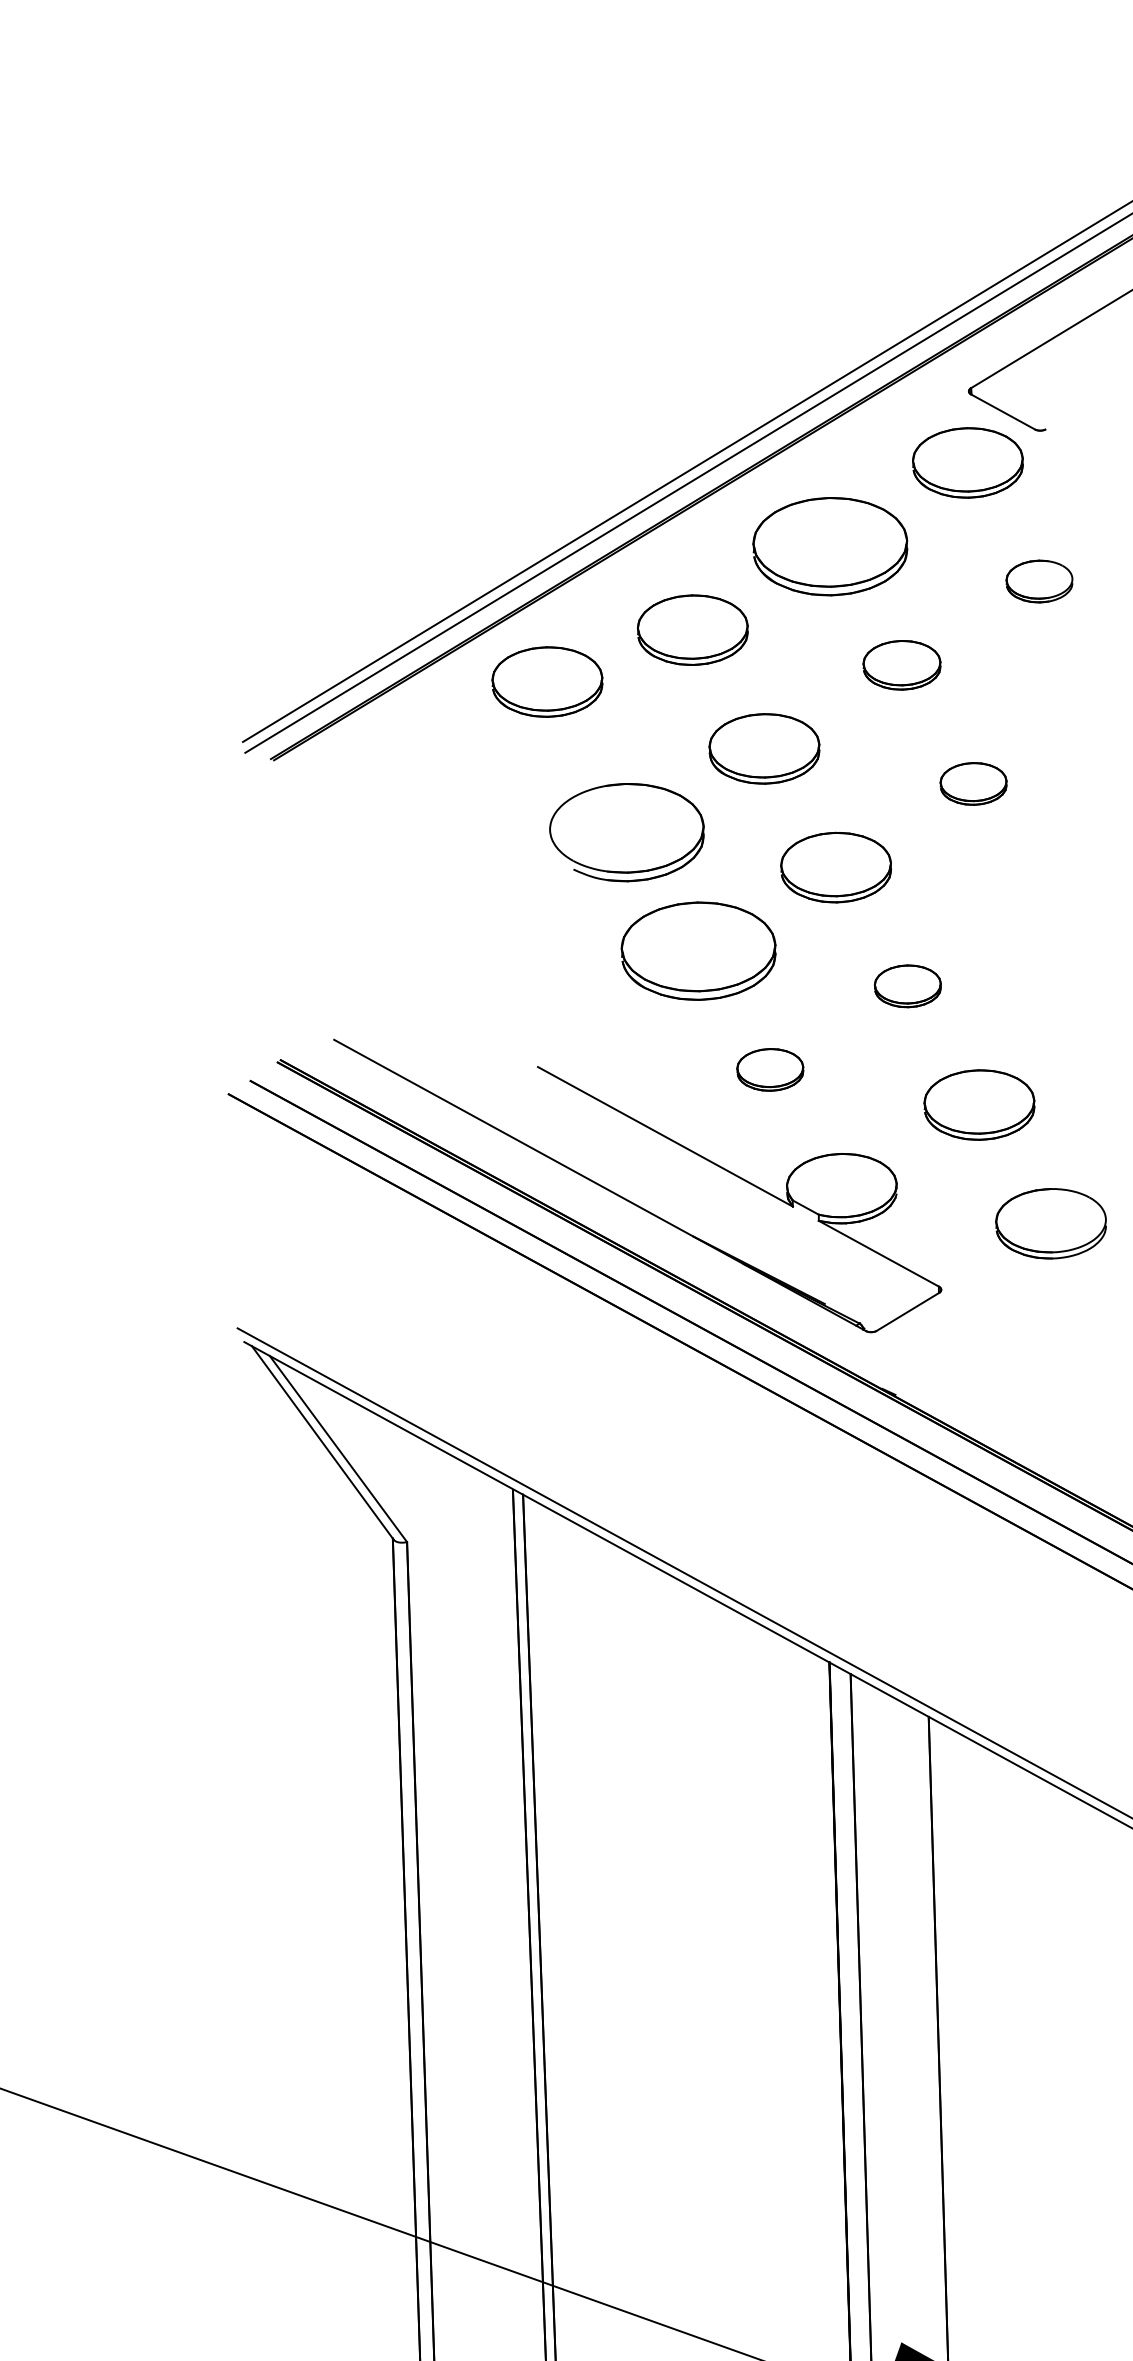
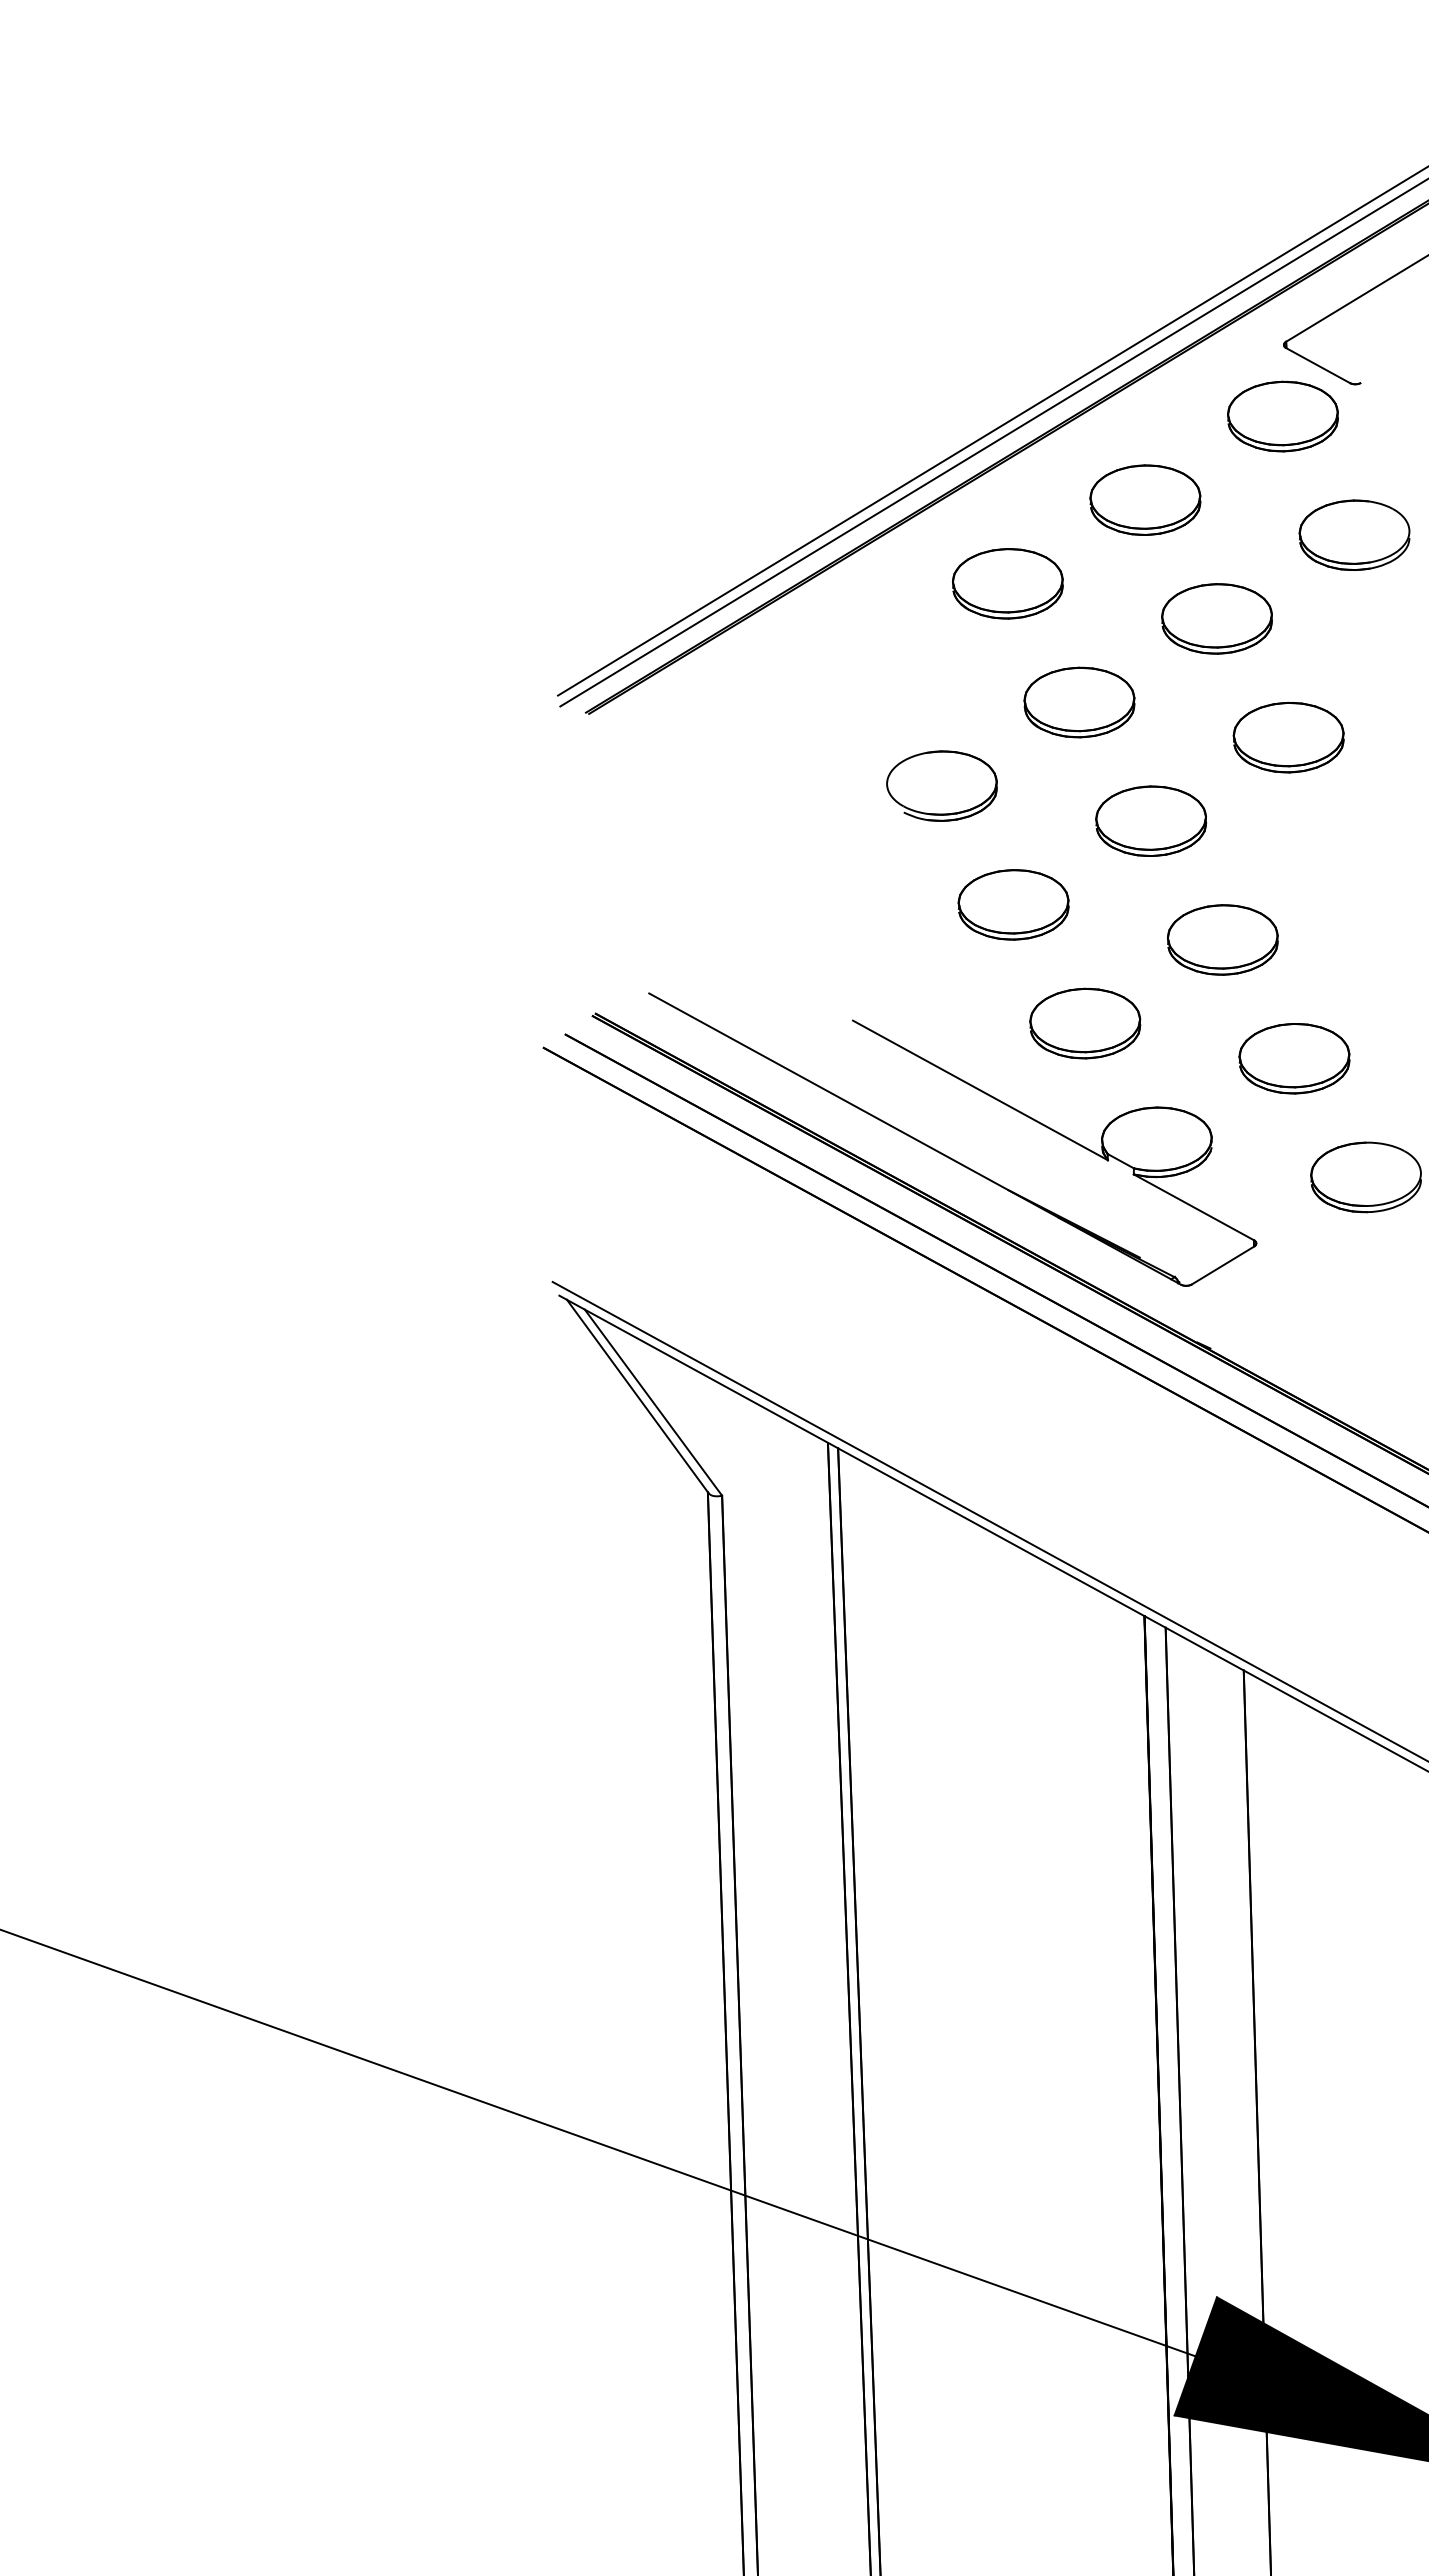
part: (830, 545) -> (1145, 499), size x0.71
part: (1039, 580) -> (1354, 534), size x1.67
part: (901, 664) -> (1216, 618), size x1.43
part: (547, 681) -> (862, 635), removed
part: (973, 783) -> (1288, 737), size x1.67
part: (626, 831) -> (941, 785), size x0.71
part: (698, 950) -> (1013, 904), size x0.71
part: (907, 985) -> (1222, 939), size x1.67
part: (770, 1069) -> (1085, 1023), size x1.67

